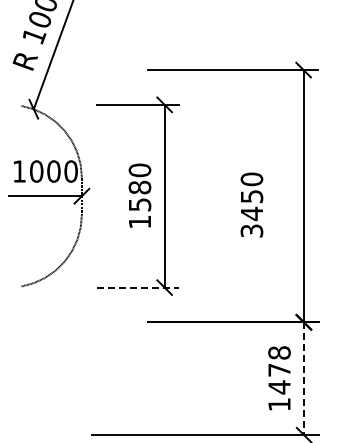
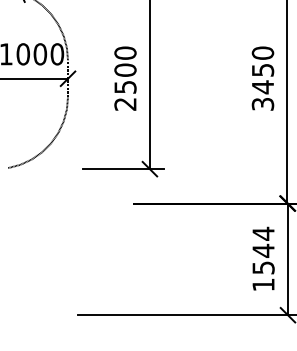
text: (139, 204) -> (125, 86), 1580 -> 2500
text: (251, 204) -> (262, 78), moved
line: (138, 287) -> (124, 169), dashed -> solid
text: (279, 369) -> (263, 250), 1478 -> 1544
line: (304, 379) -> (288, 260), dashed -> solid

